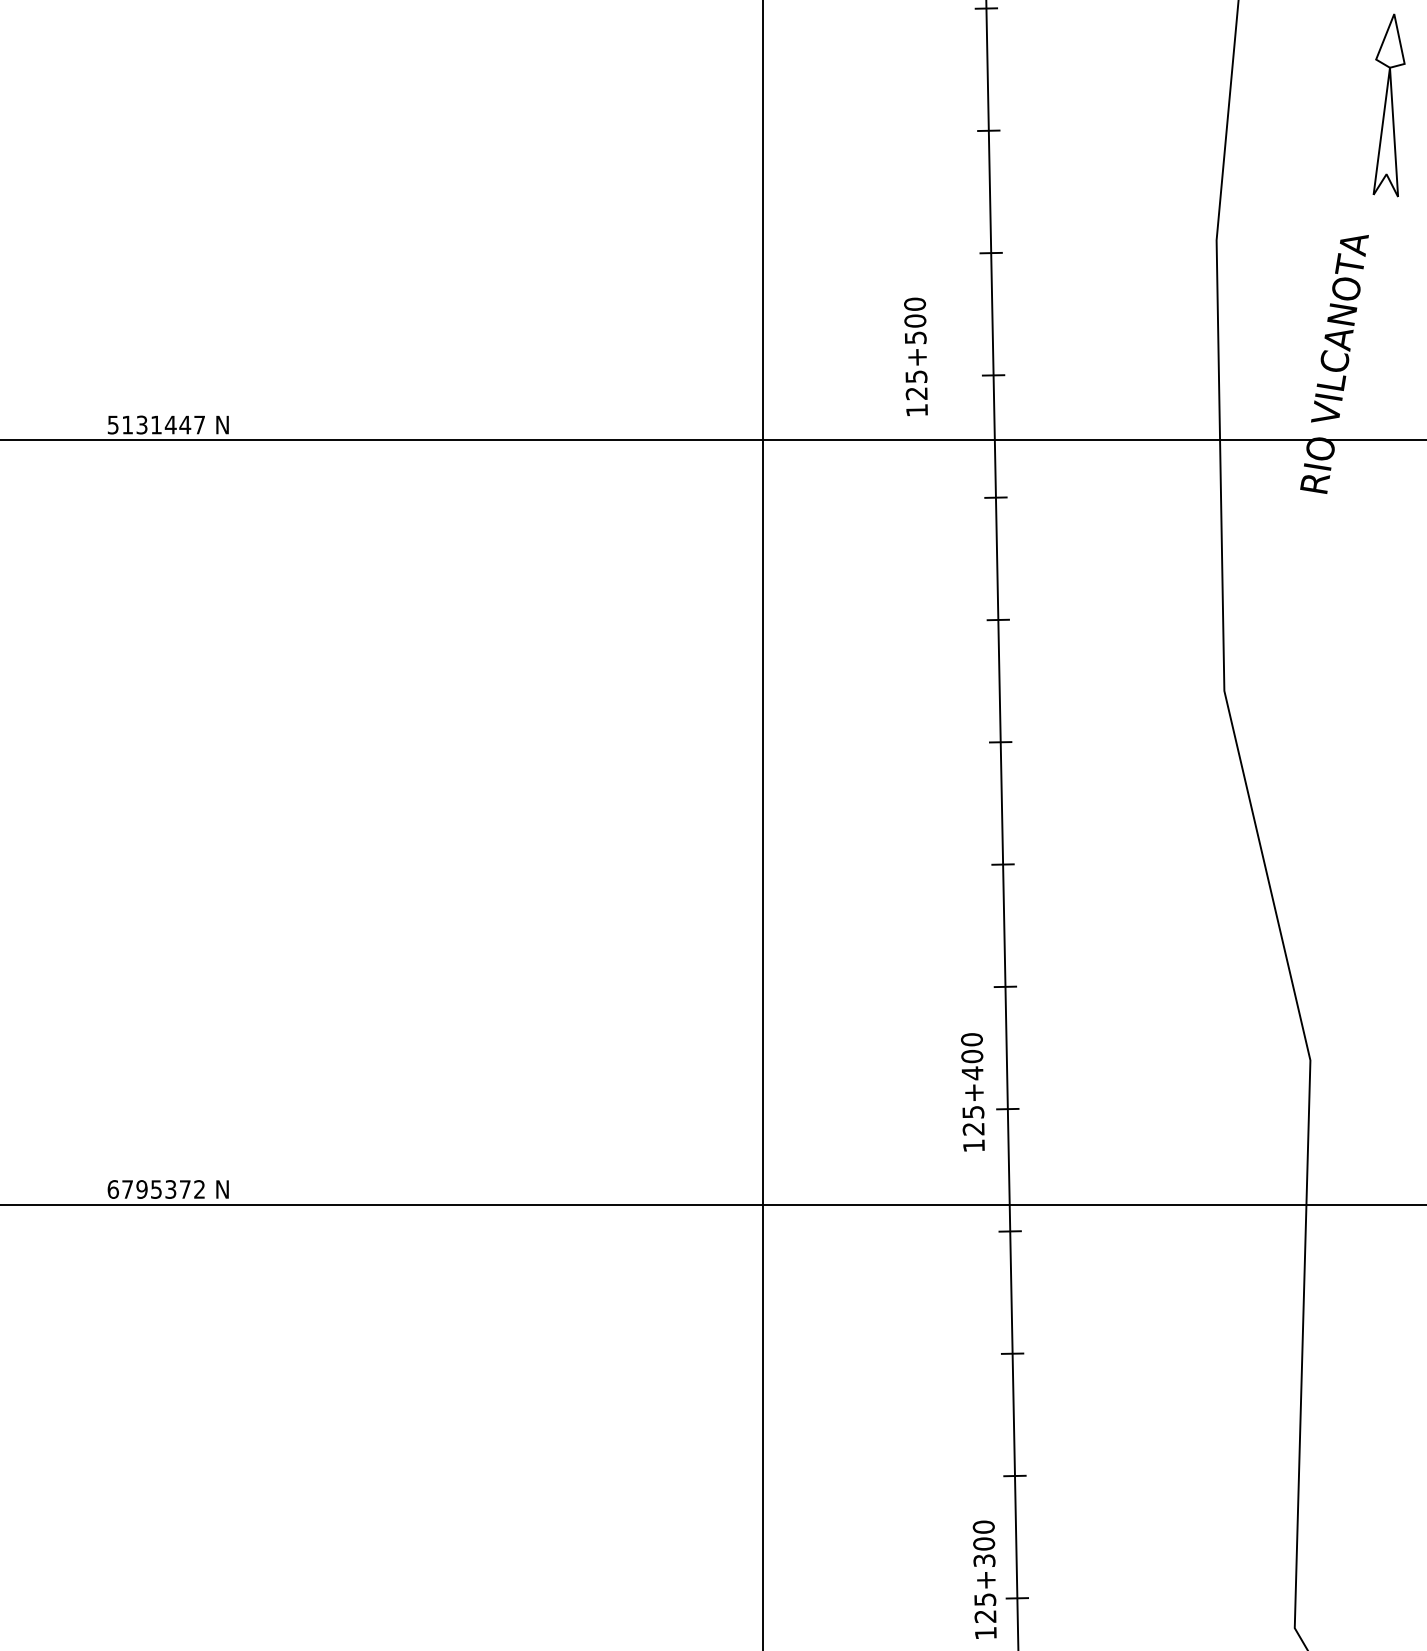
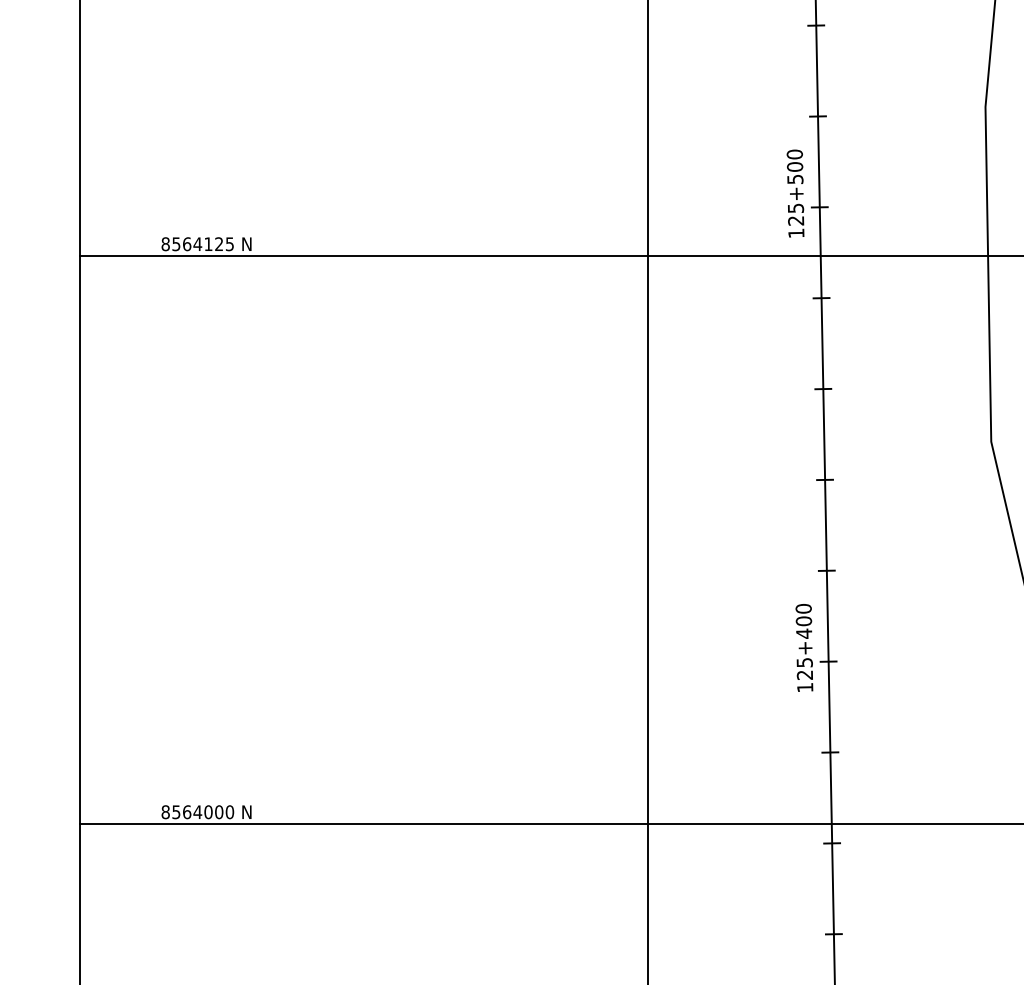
text: (915, 356) -> (795, 193), moved
text: (155, 424) -> (197, 243), 5131447 -> 8564125
text: (972, 1092) -> (804, 648), moved
text: (156, 1189) -> (197, 812), 6795372 -> 8564000

